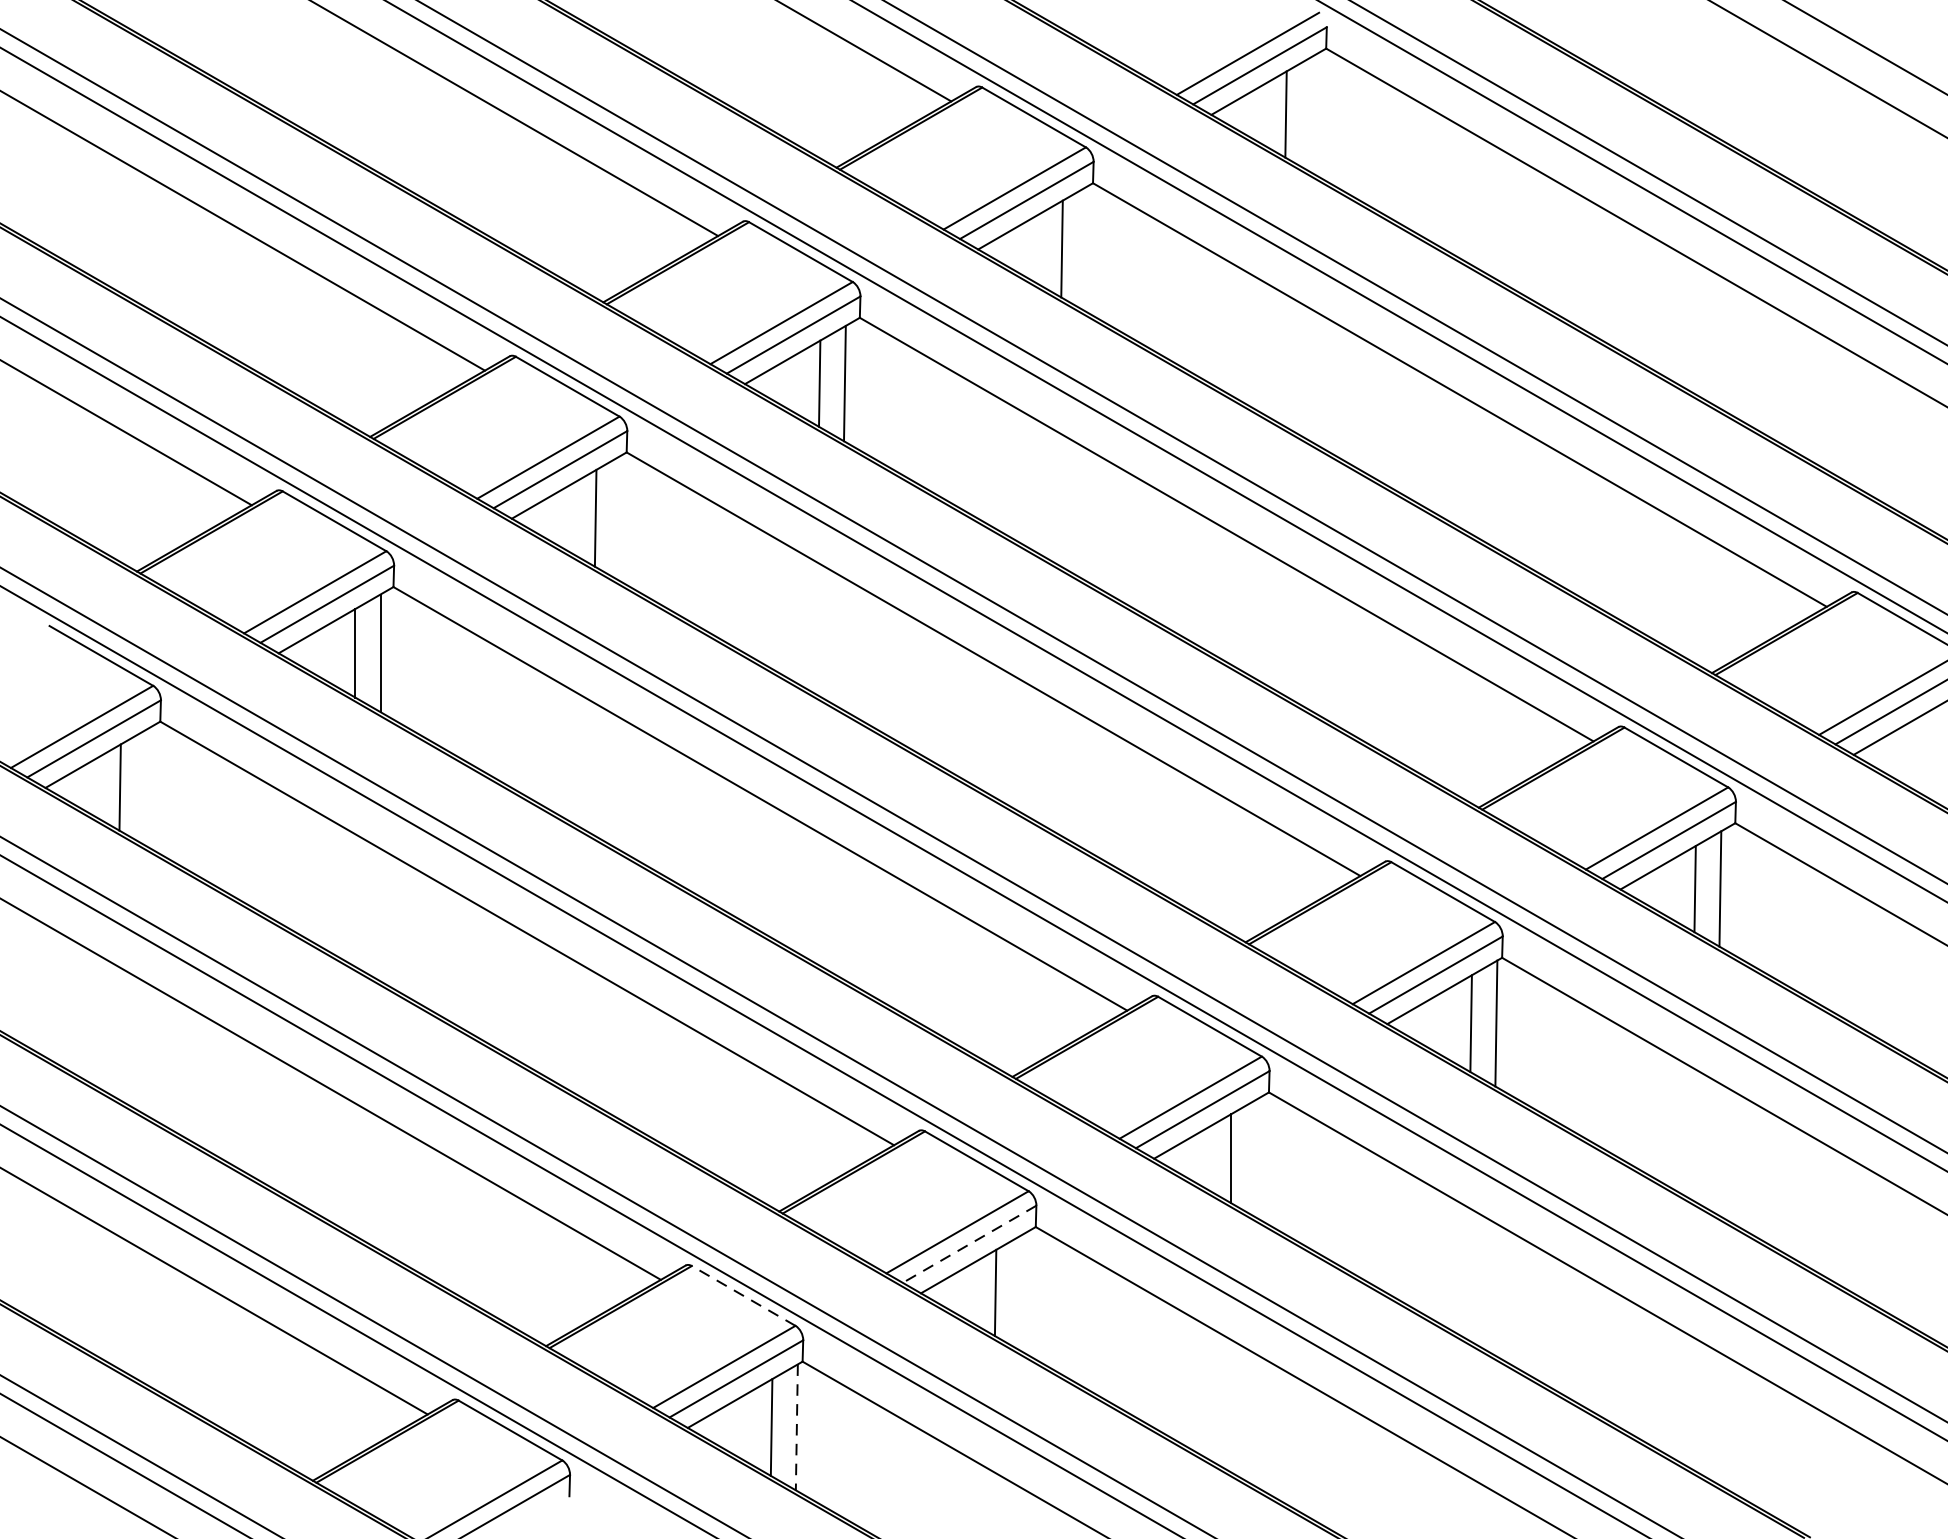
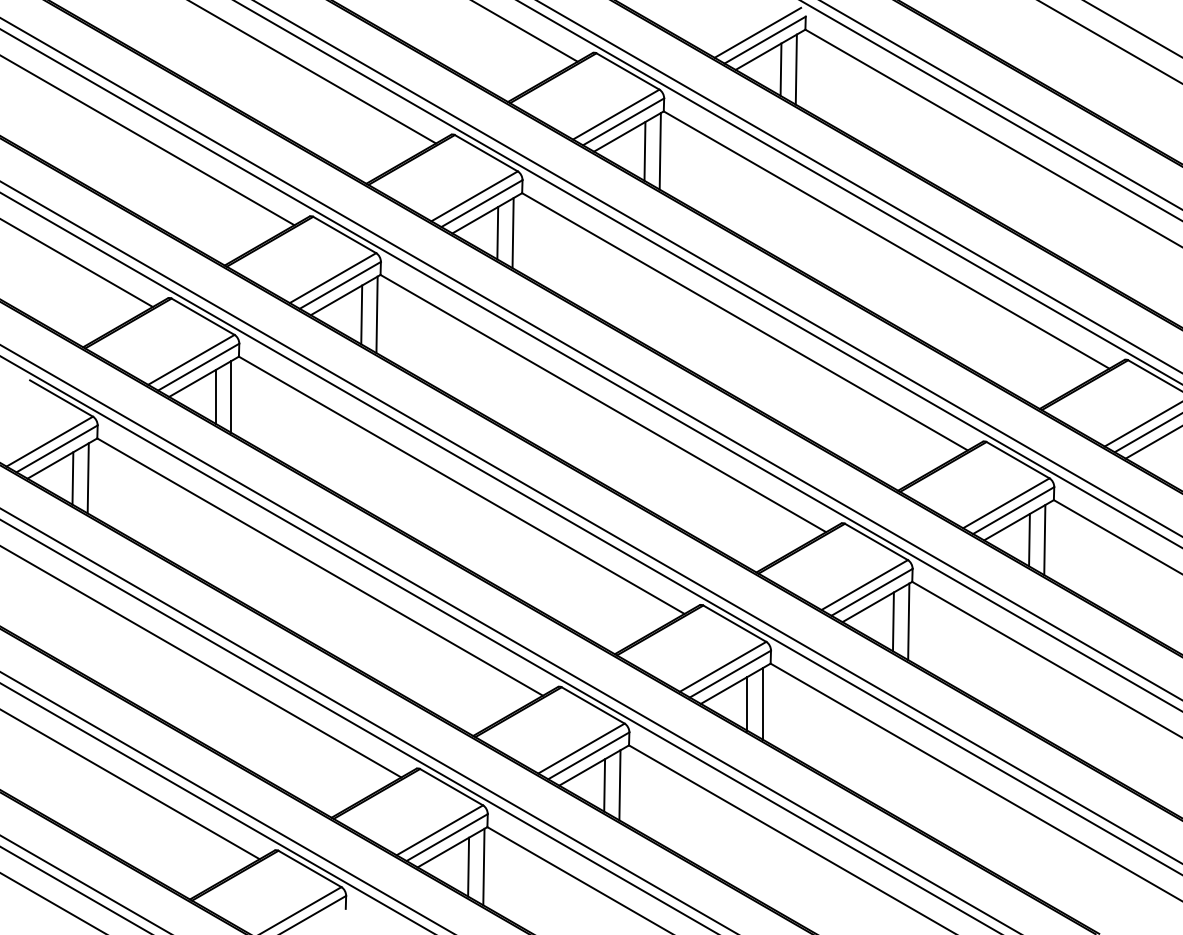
line: (1309, 114) -> (795, 69), added
line: (1085, 249) -> (659, 151), added
line: (620, 517) -> (376, 314), added
line: (144, 787) -> (87, 478), added
line: (1255, 1158) -> (762, 703), added
line: (969, 1243) -> (588, 755), dashed -> solid
line: (1020, 1293) -> (619, 785), added
line: (743, 1294) -> (451, 786), dashed -> solid
line: (796, 1428) -> (483, 867), dashed -> solid

